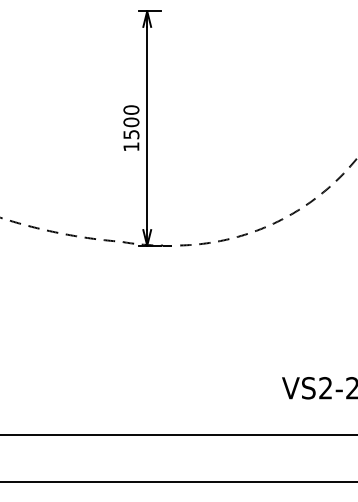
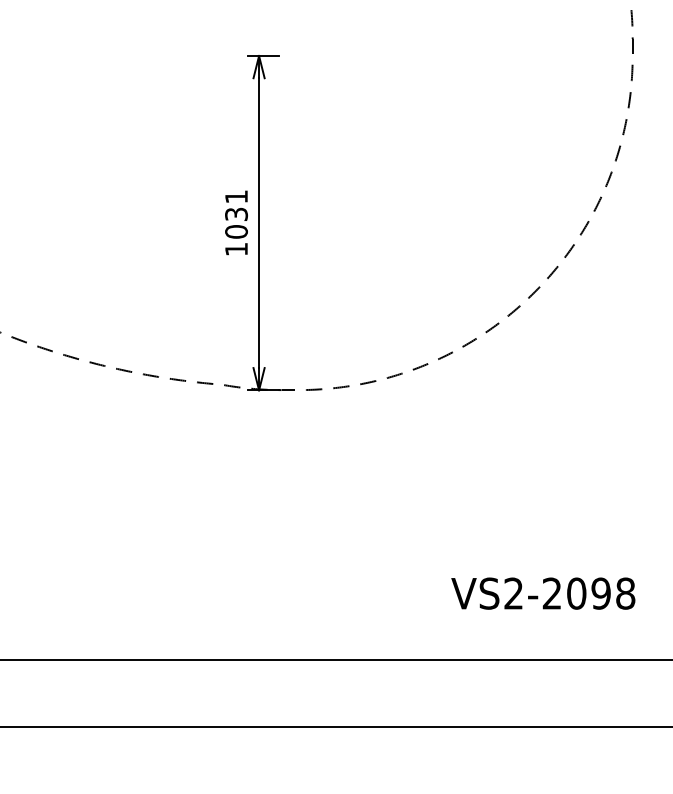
text: (131, 122) -> (236, 214), 1500 -> 1031

